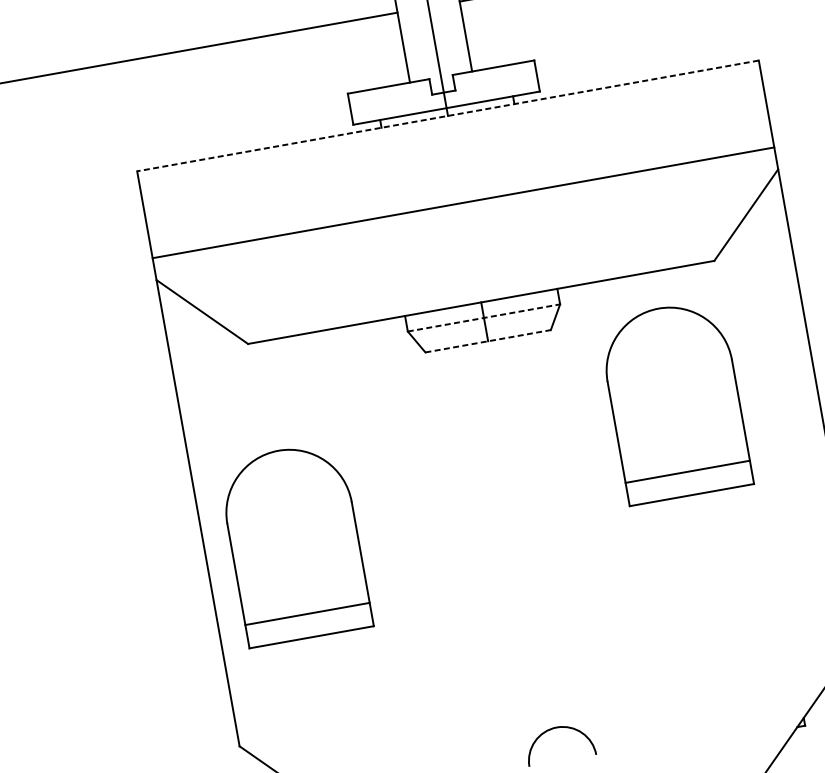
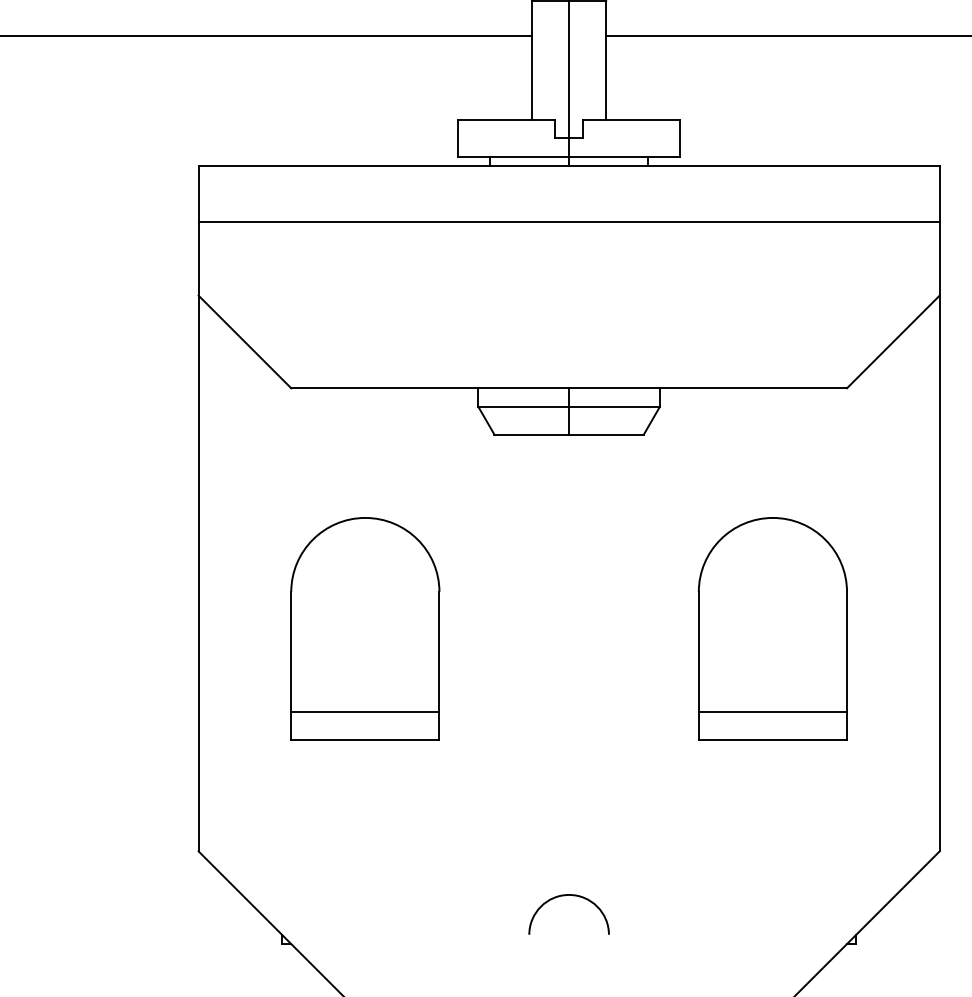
line: (448, 115) -> (569, 165), dashed -> solid
line: (462, 202) -> (568, 221), moved
line: (484, 317) -> (569, 406), dashed -> solid
line: (488, 341) -> (569, 434), dashed -> solid
part: (674, 401) -> (772, 628), moved
part: (295, 543) -> (365, 628), moved

